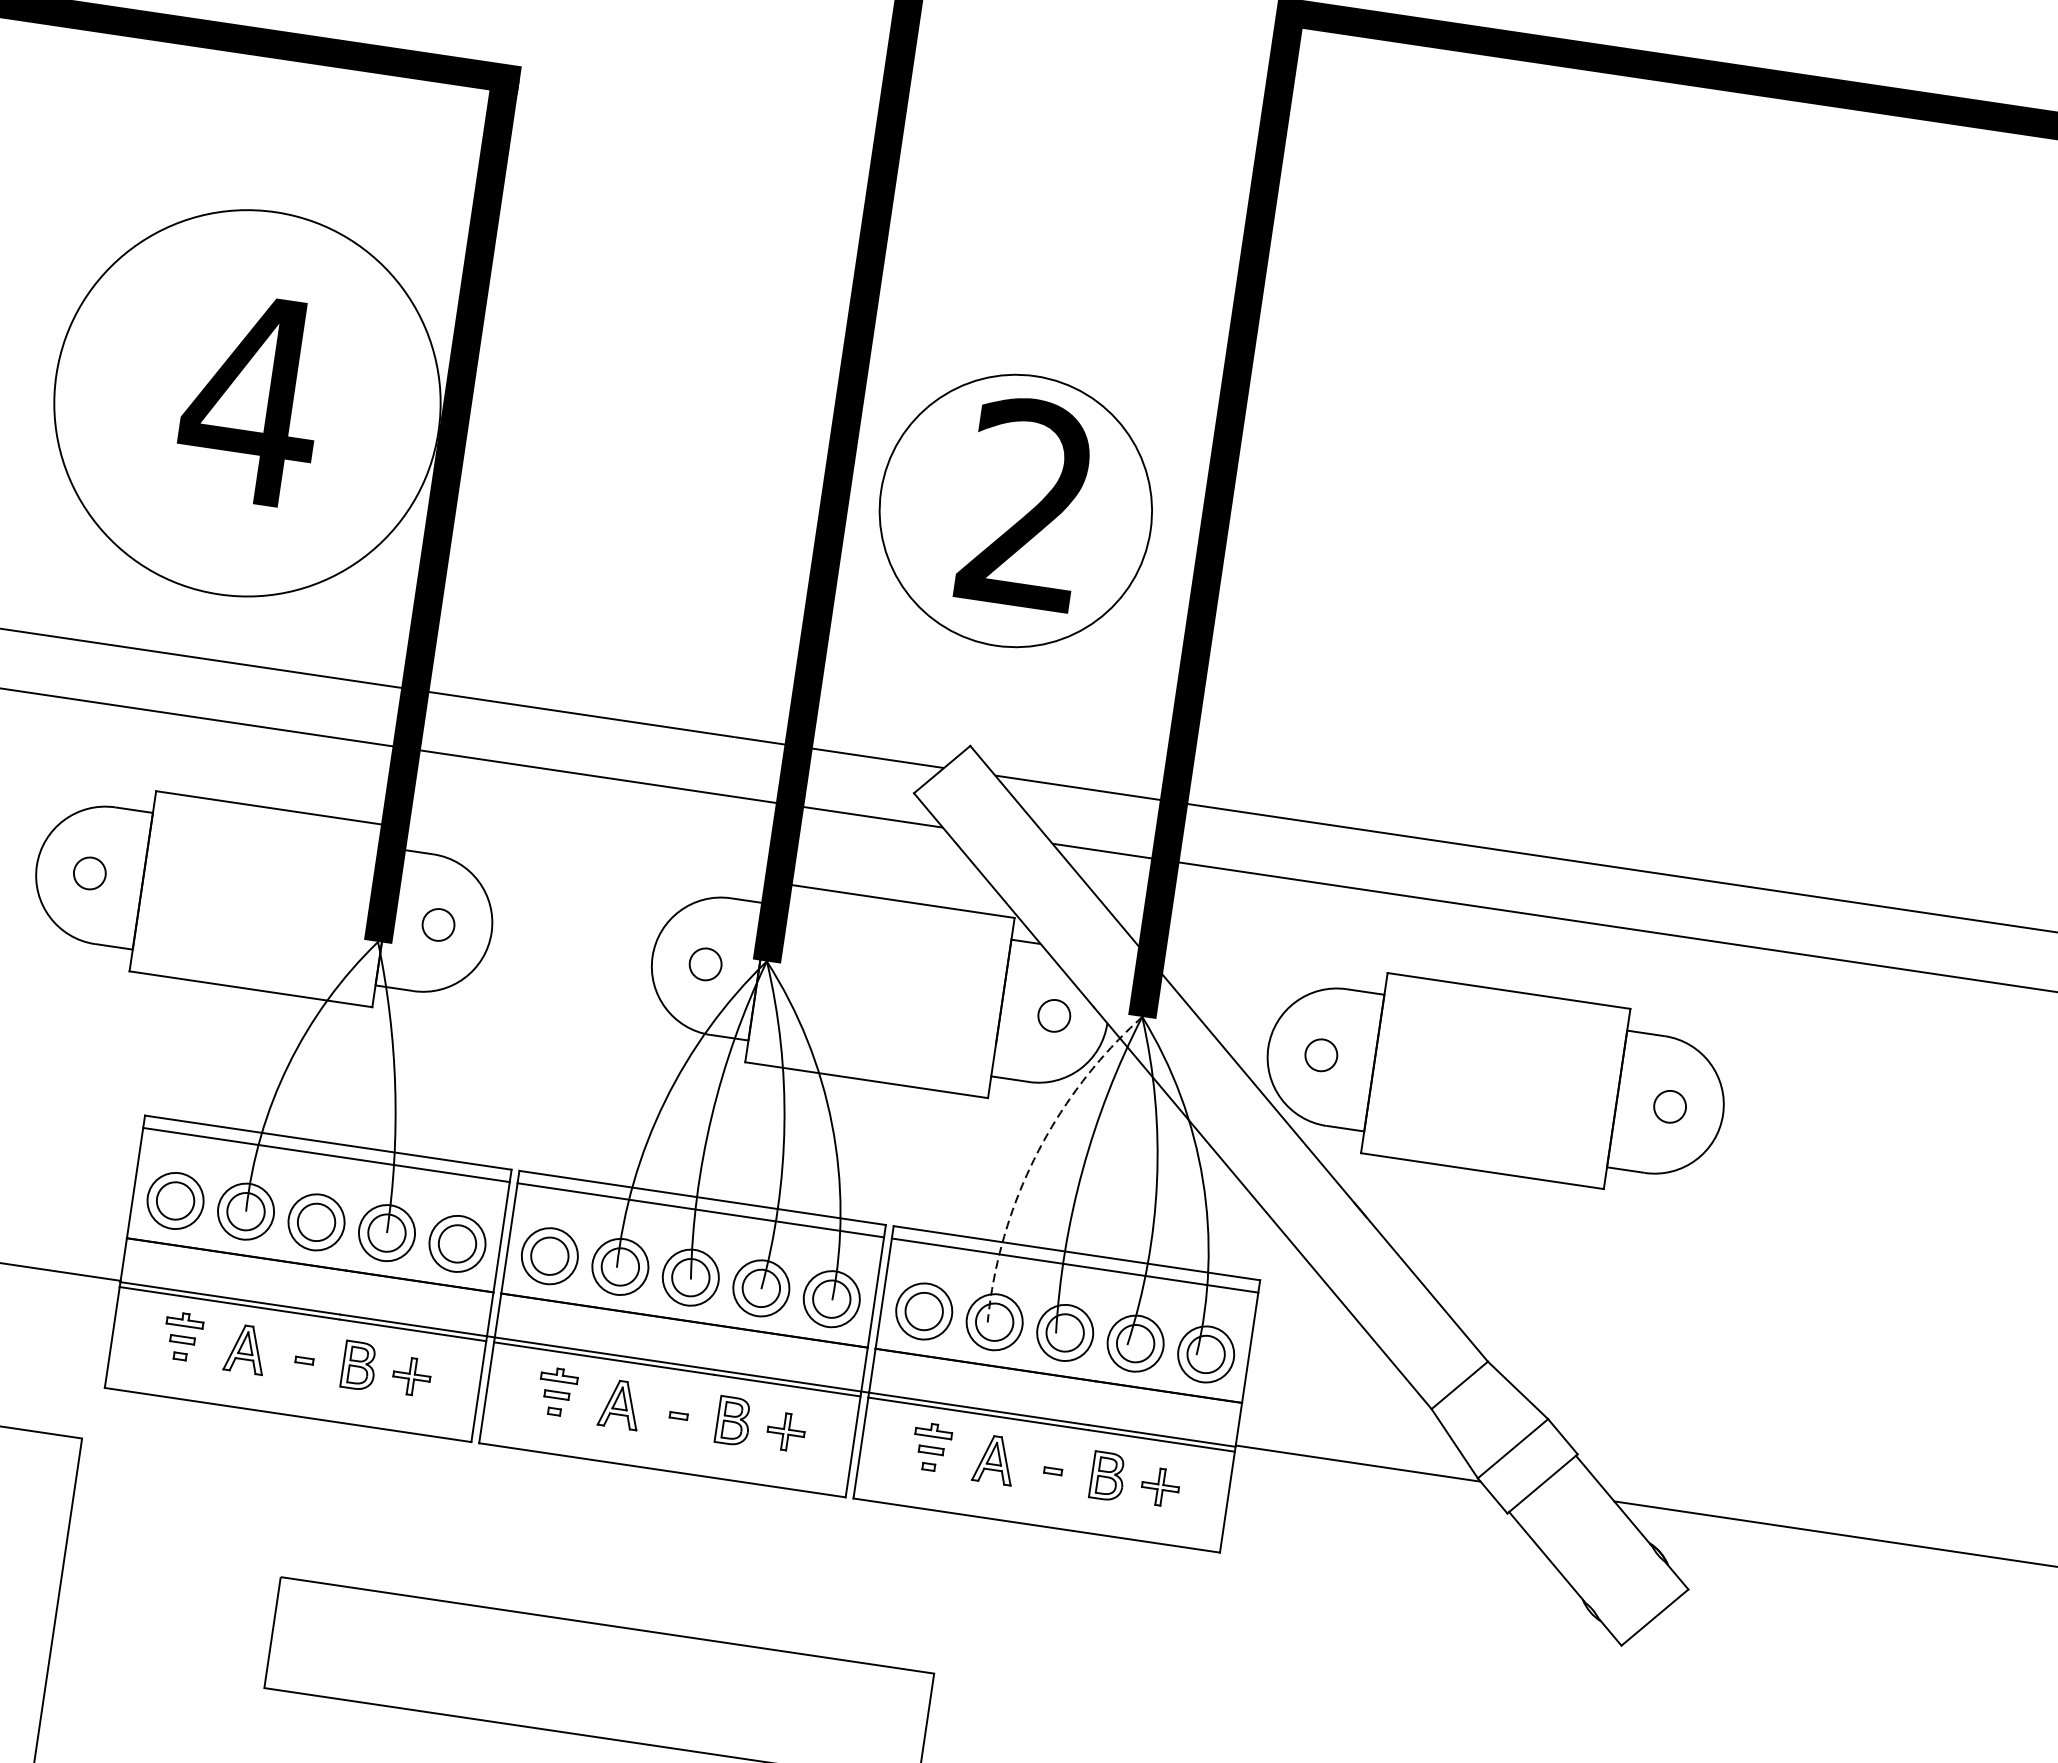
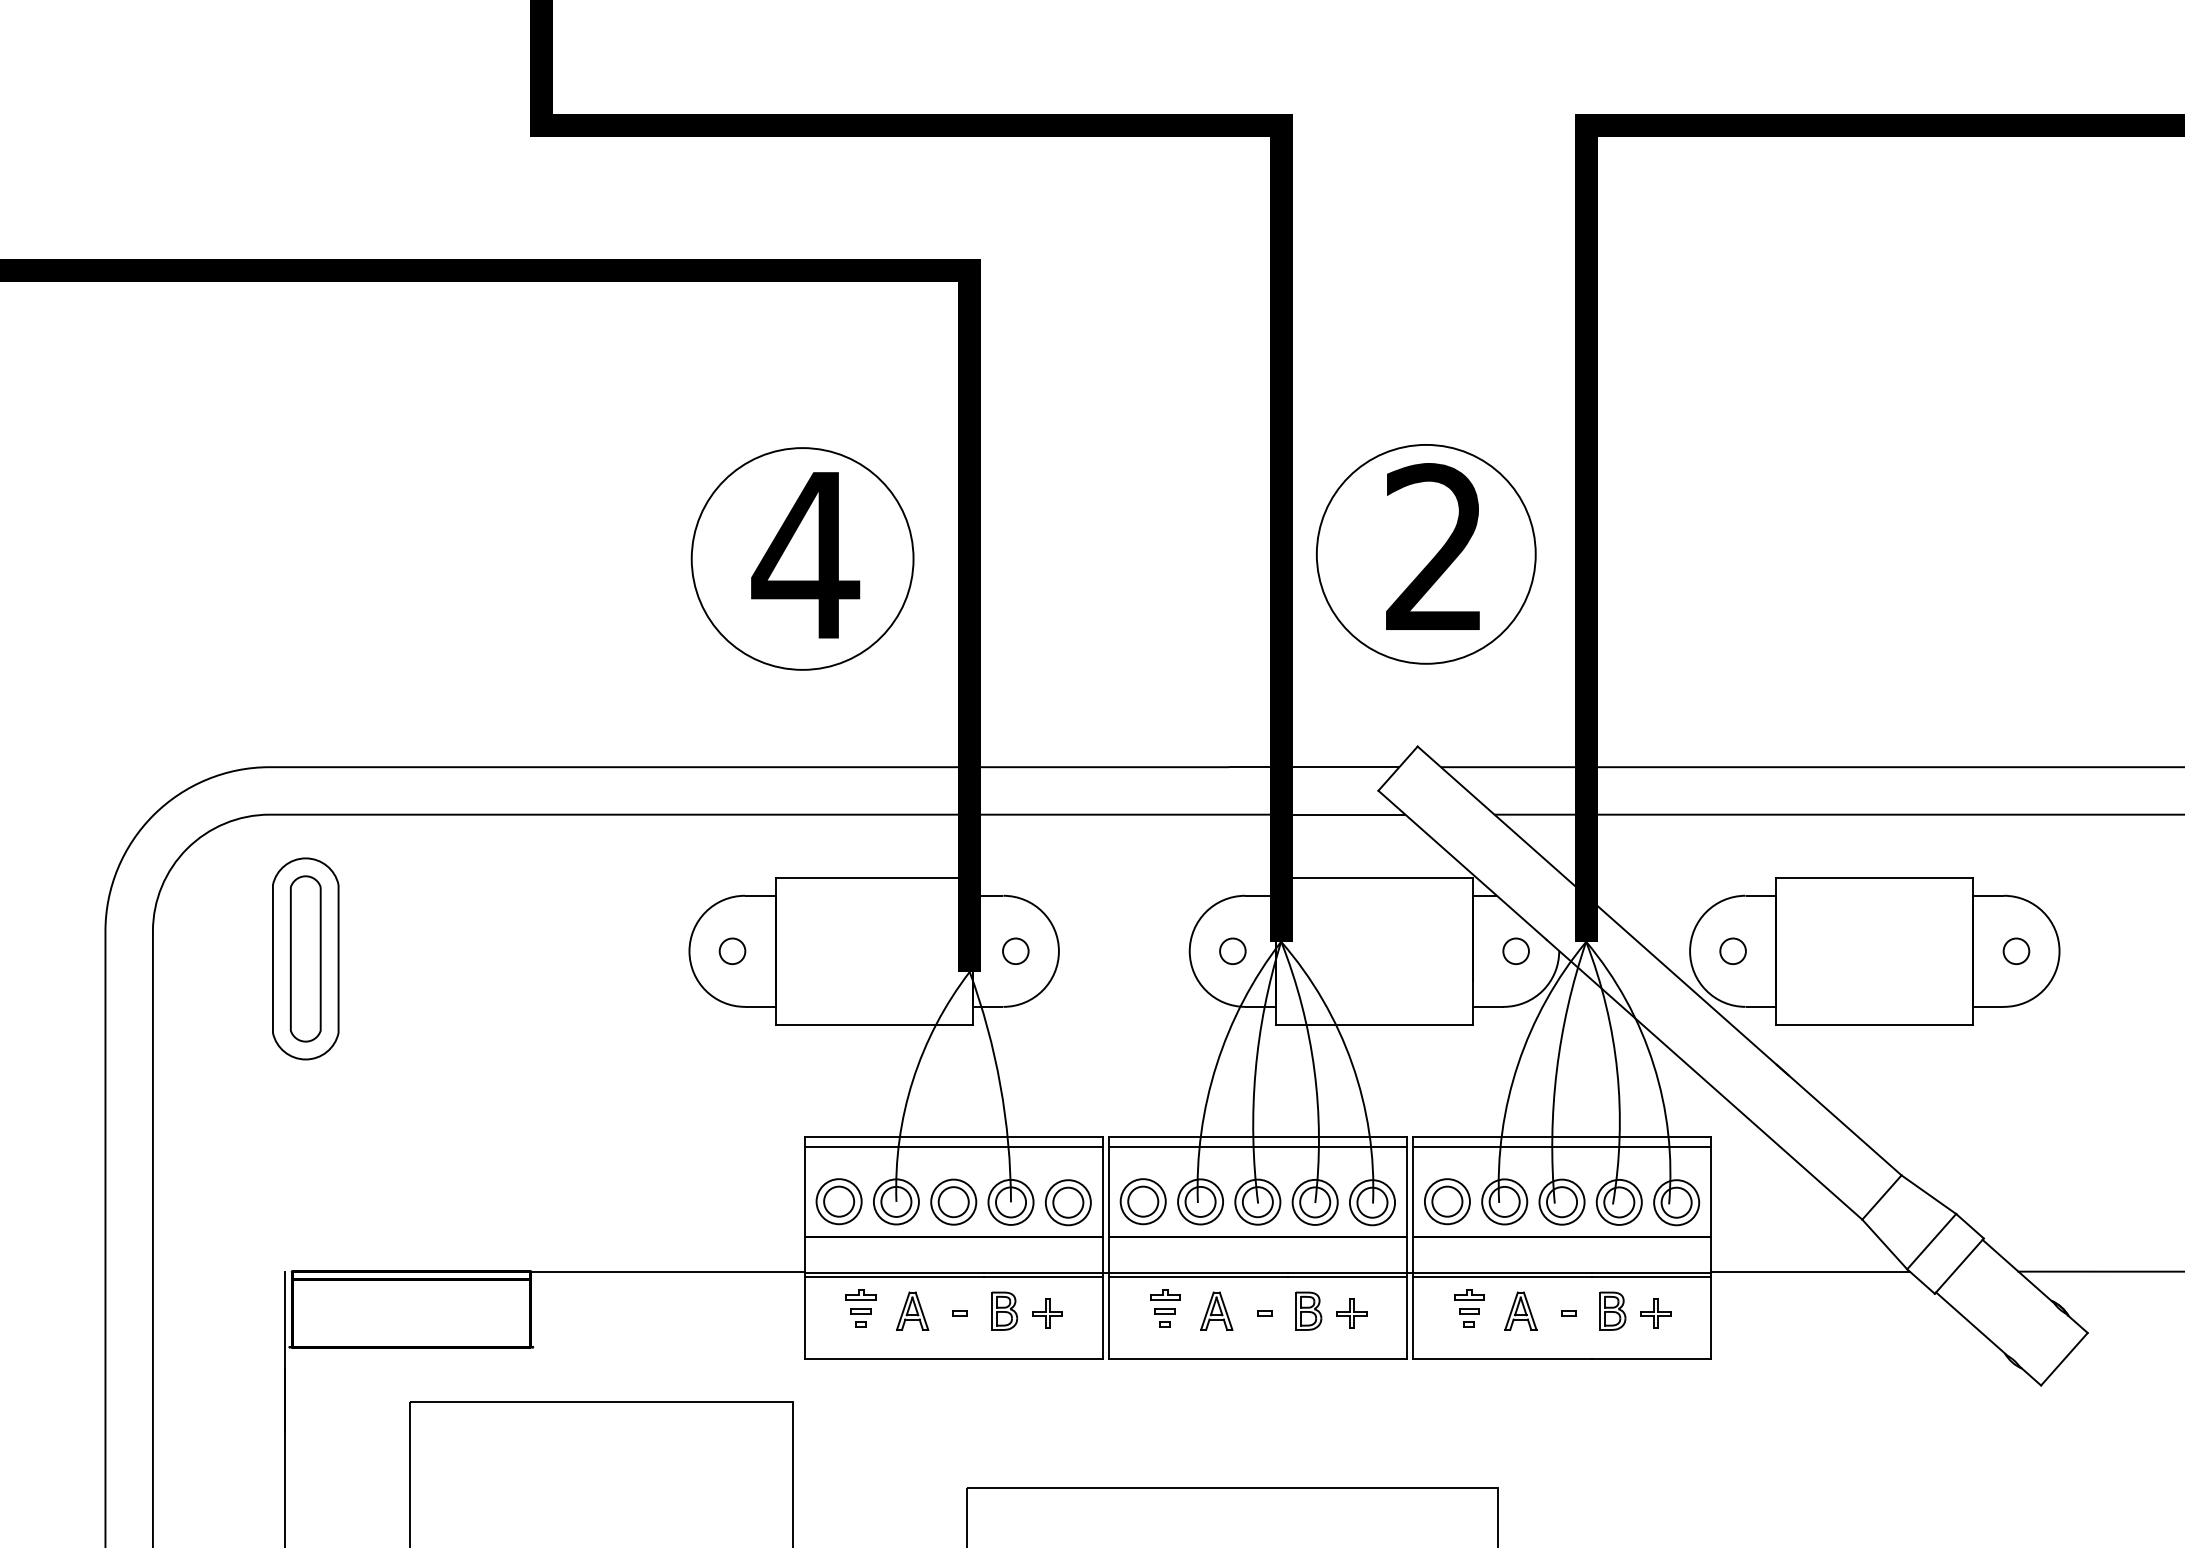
circle: (247, 402) -> (802, 558), size x0.71
arc: (1036, 1155) -> (1518, 1064), dashed -> solid

